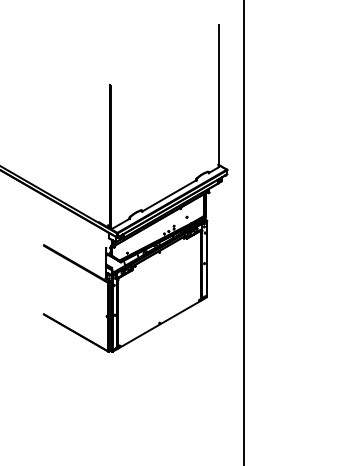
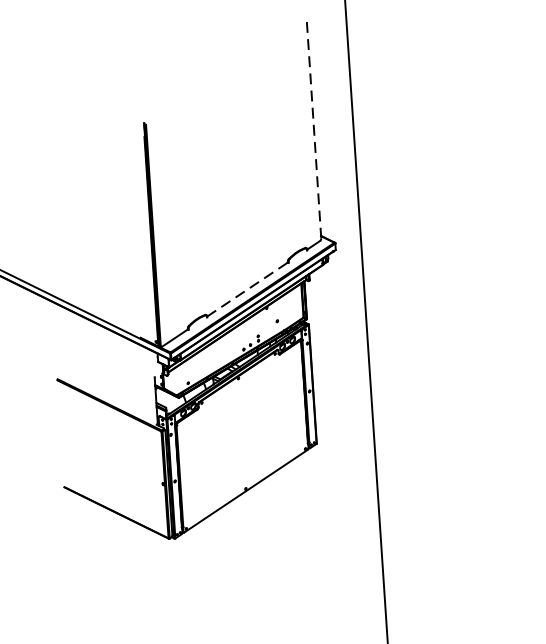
line: (218, 95) -> (313, 127), solid -> dashed
line: (169, 195) -> (247, 288), solid -> dashed

